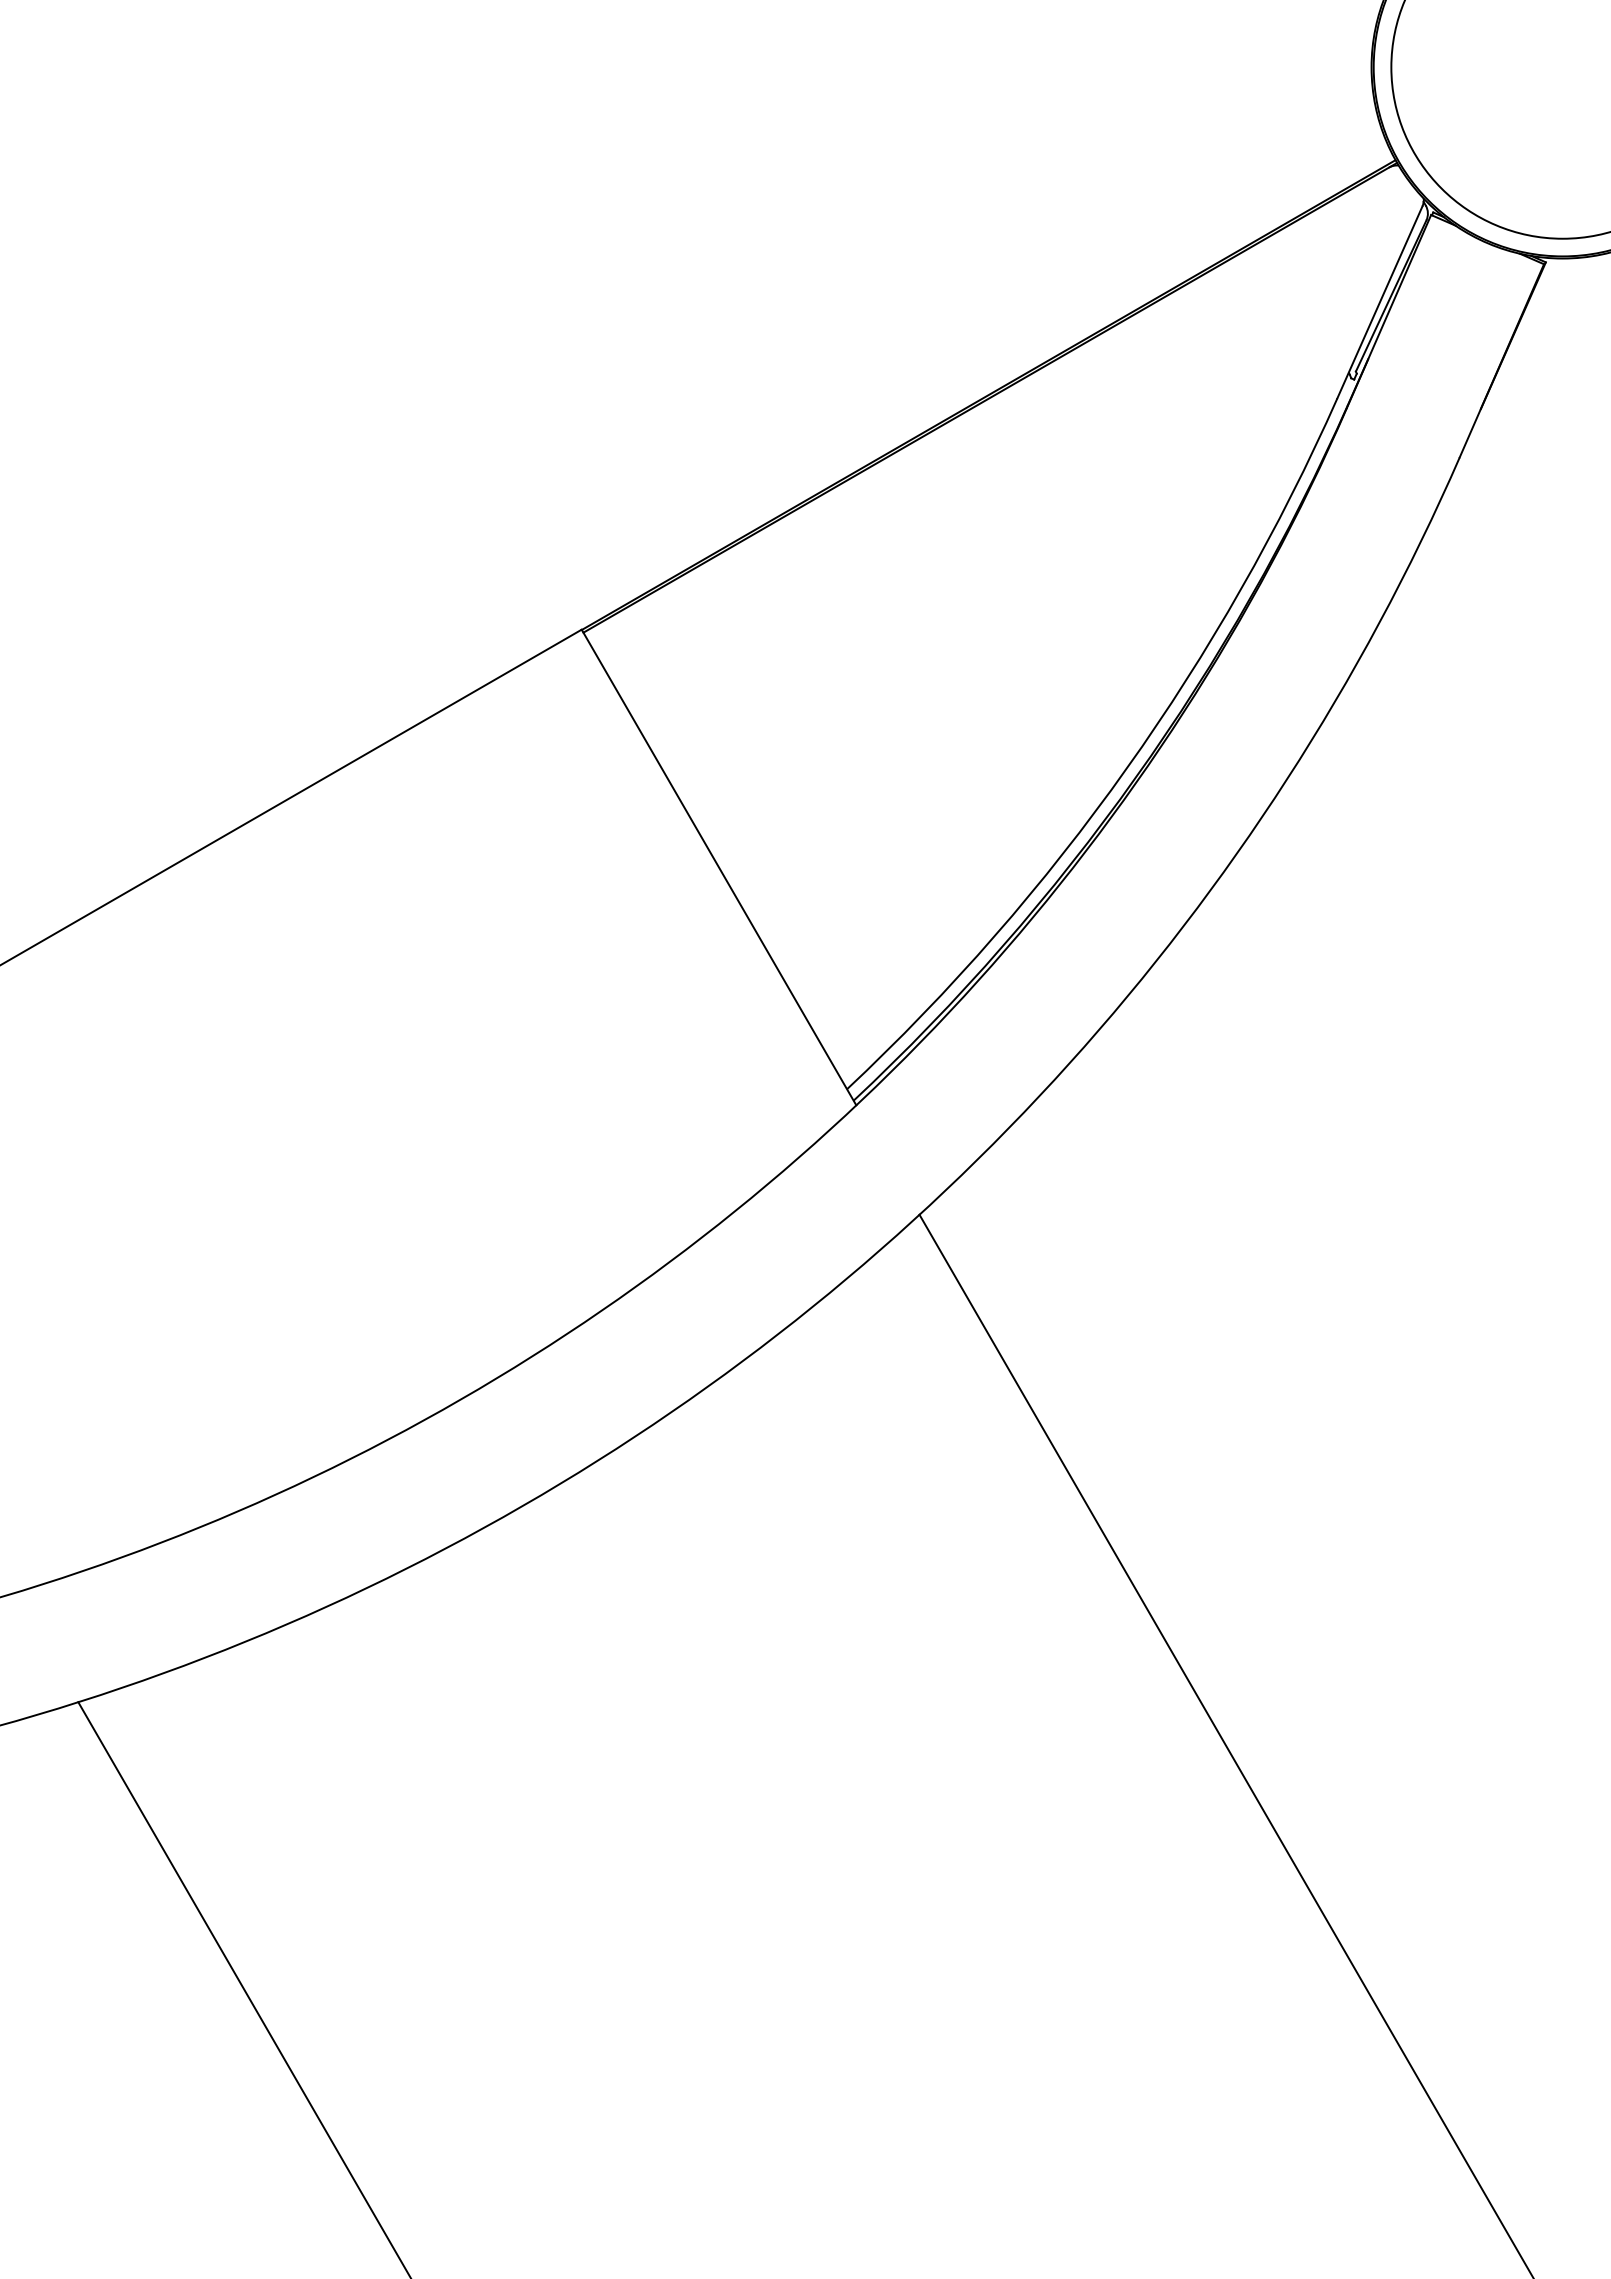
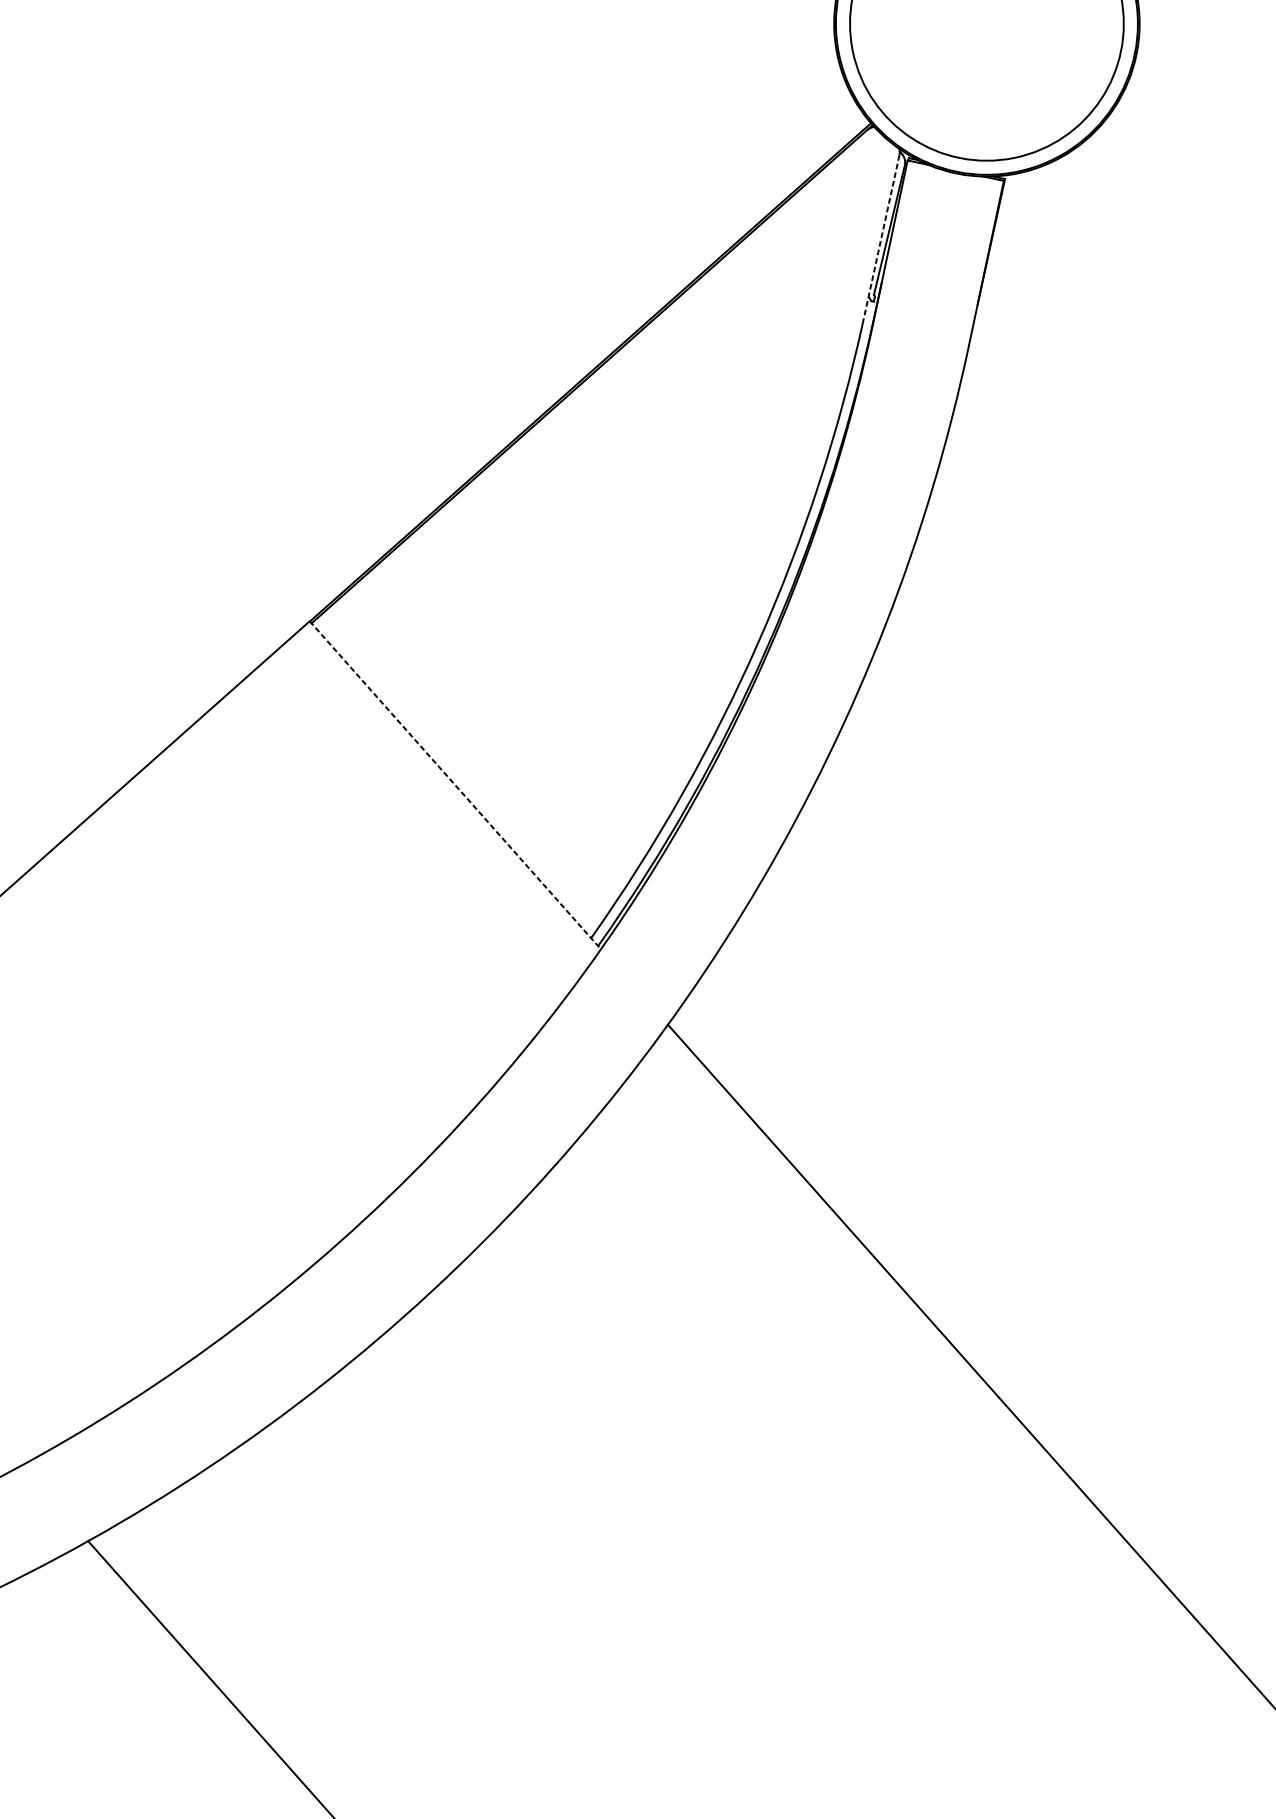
line: (1379, 302) -> (881, 237), solid -> dashed
line: (719, 867) -> (455, 785), solid -> dashed

